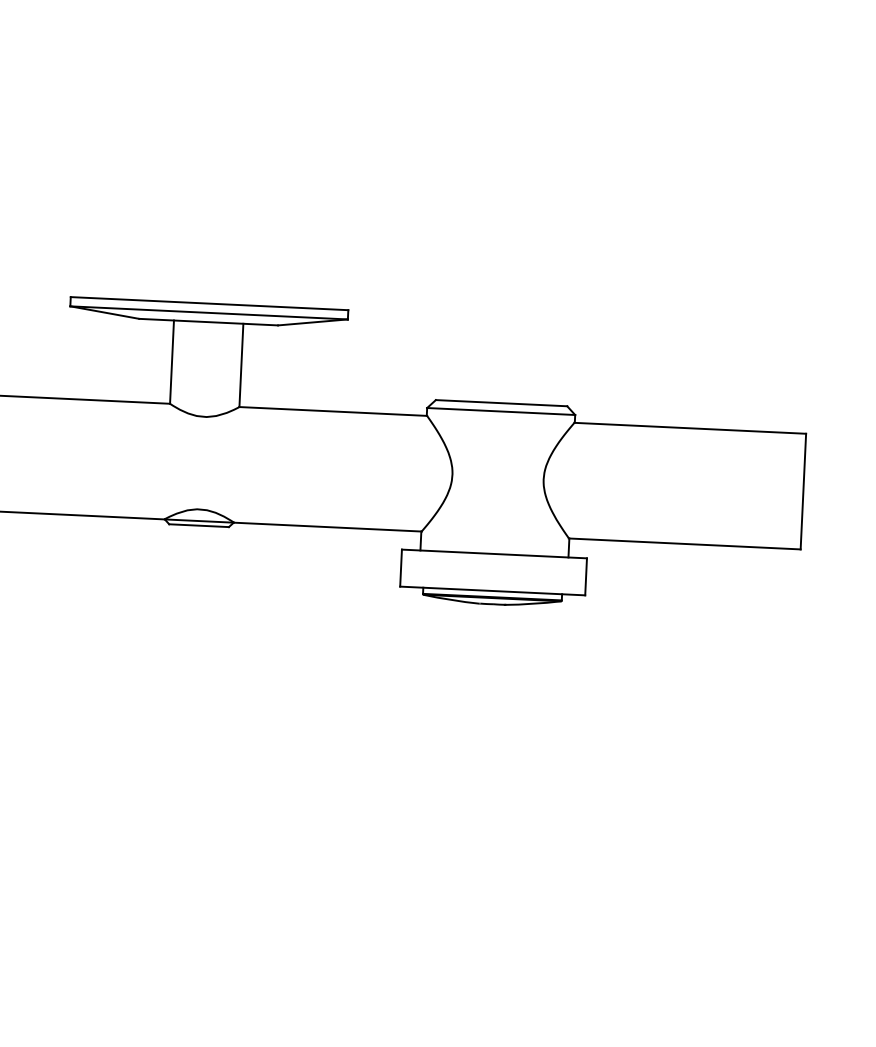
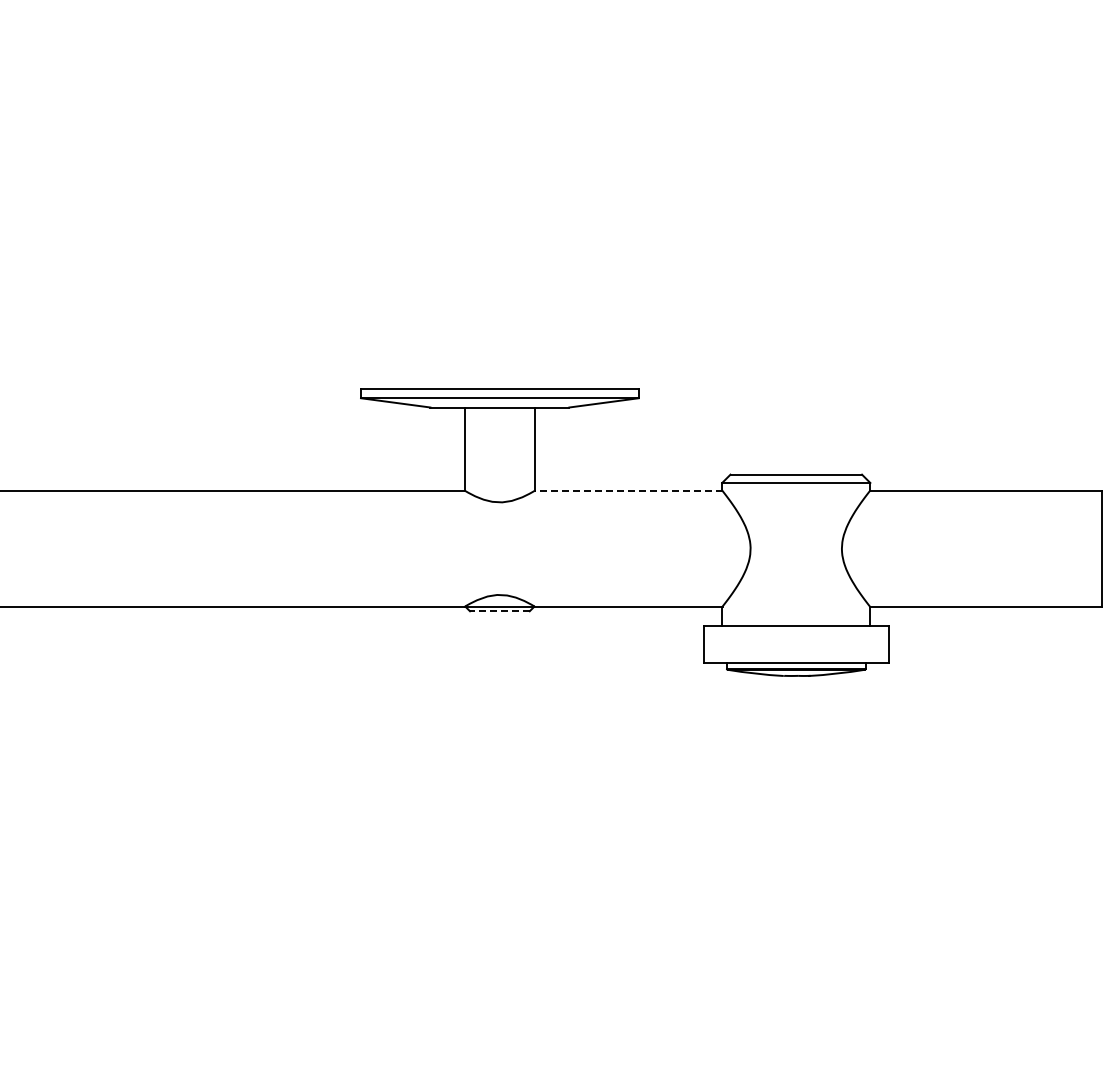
line: (333, 411) -> (628, 490), solid -> dashed
line: (198, 525) -> (499, 611), solid -> dashed

